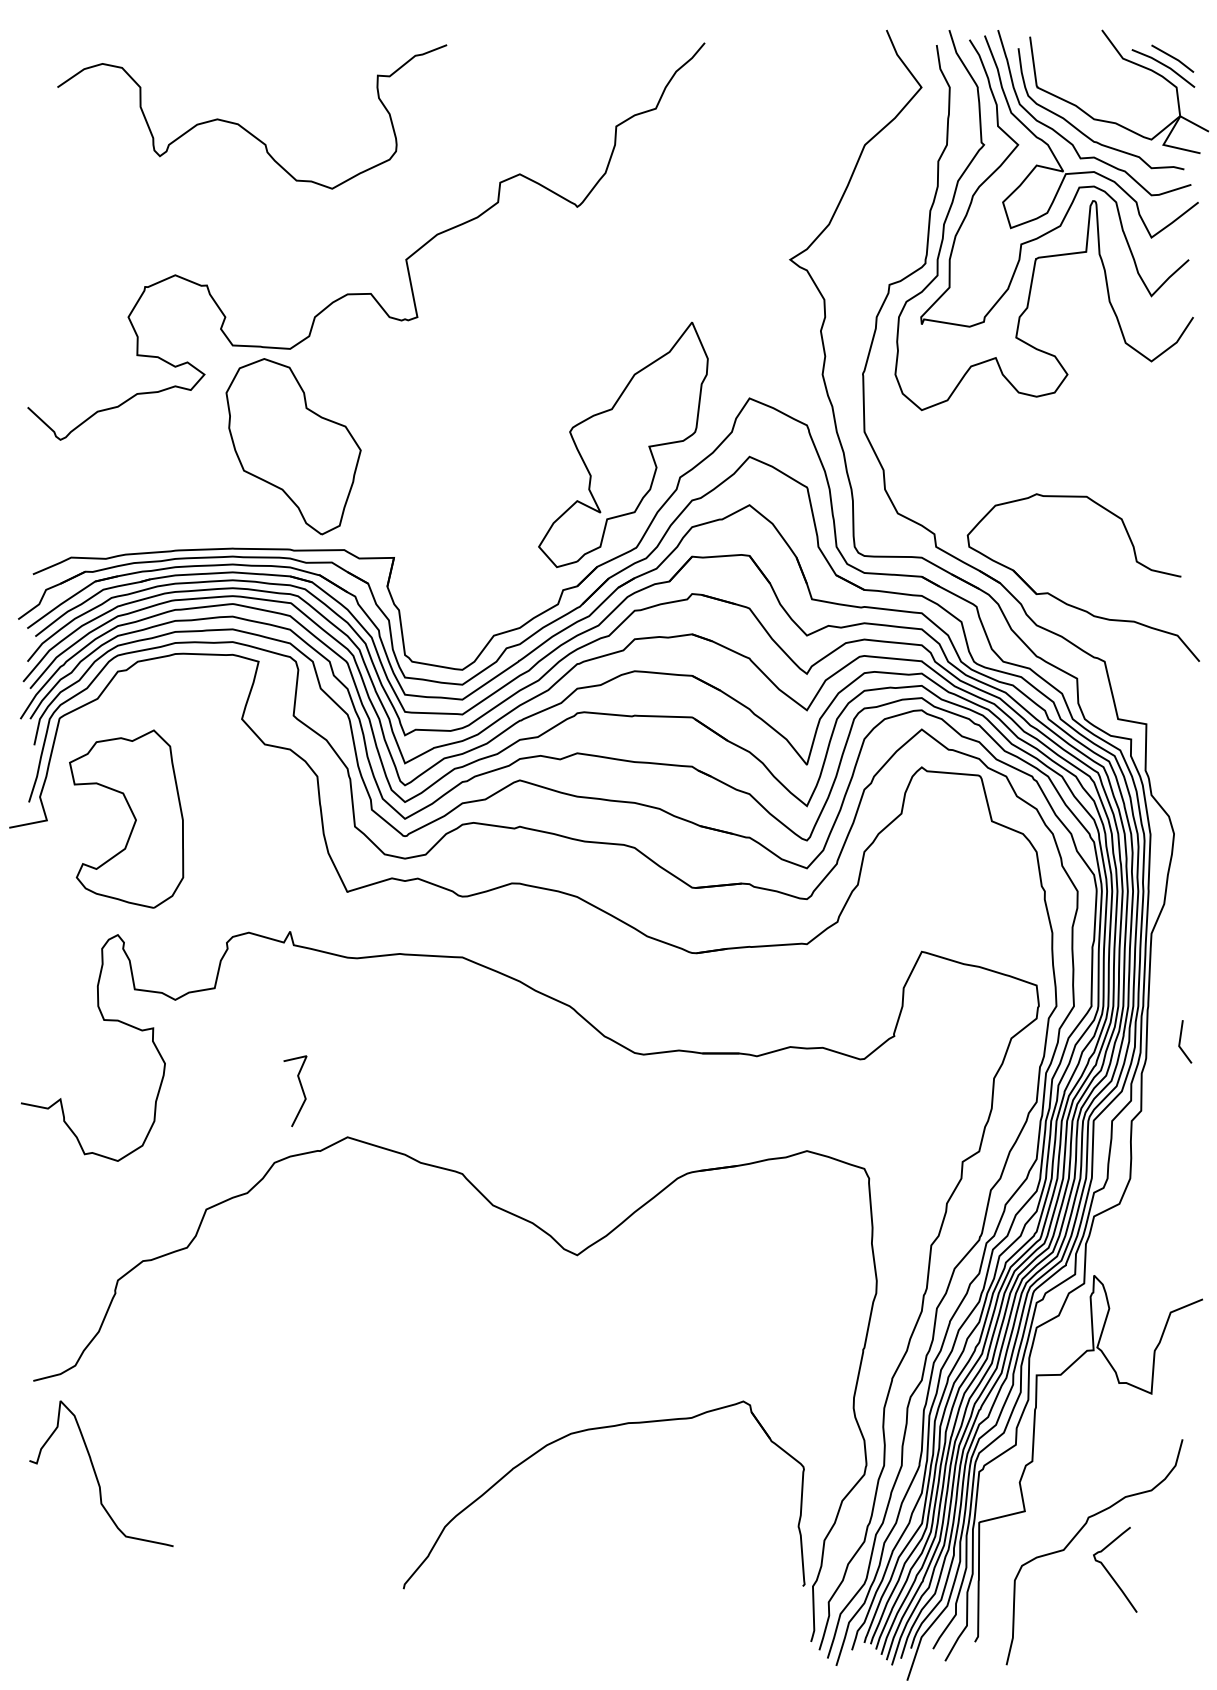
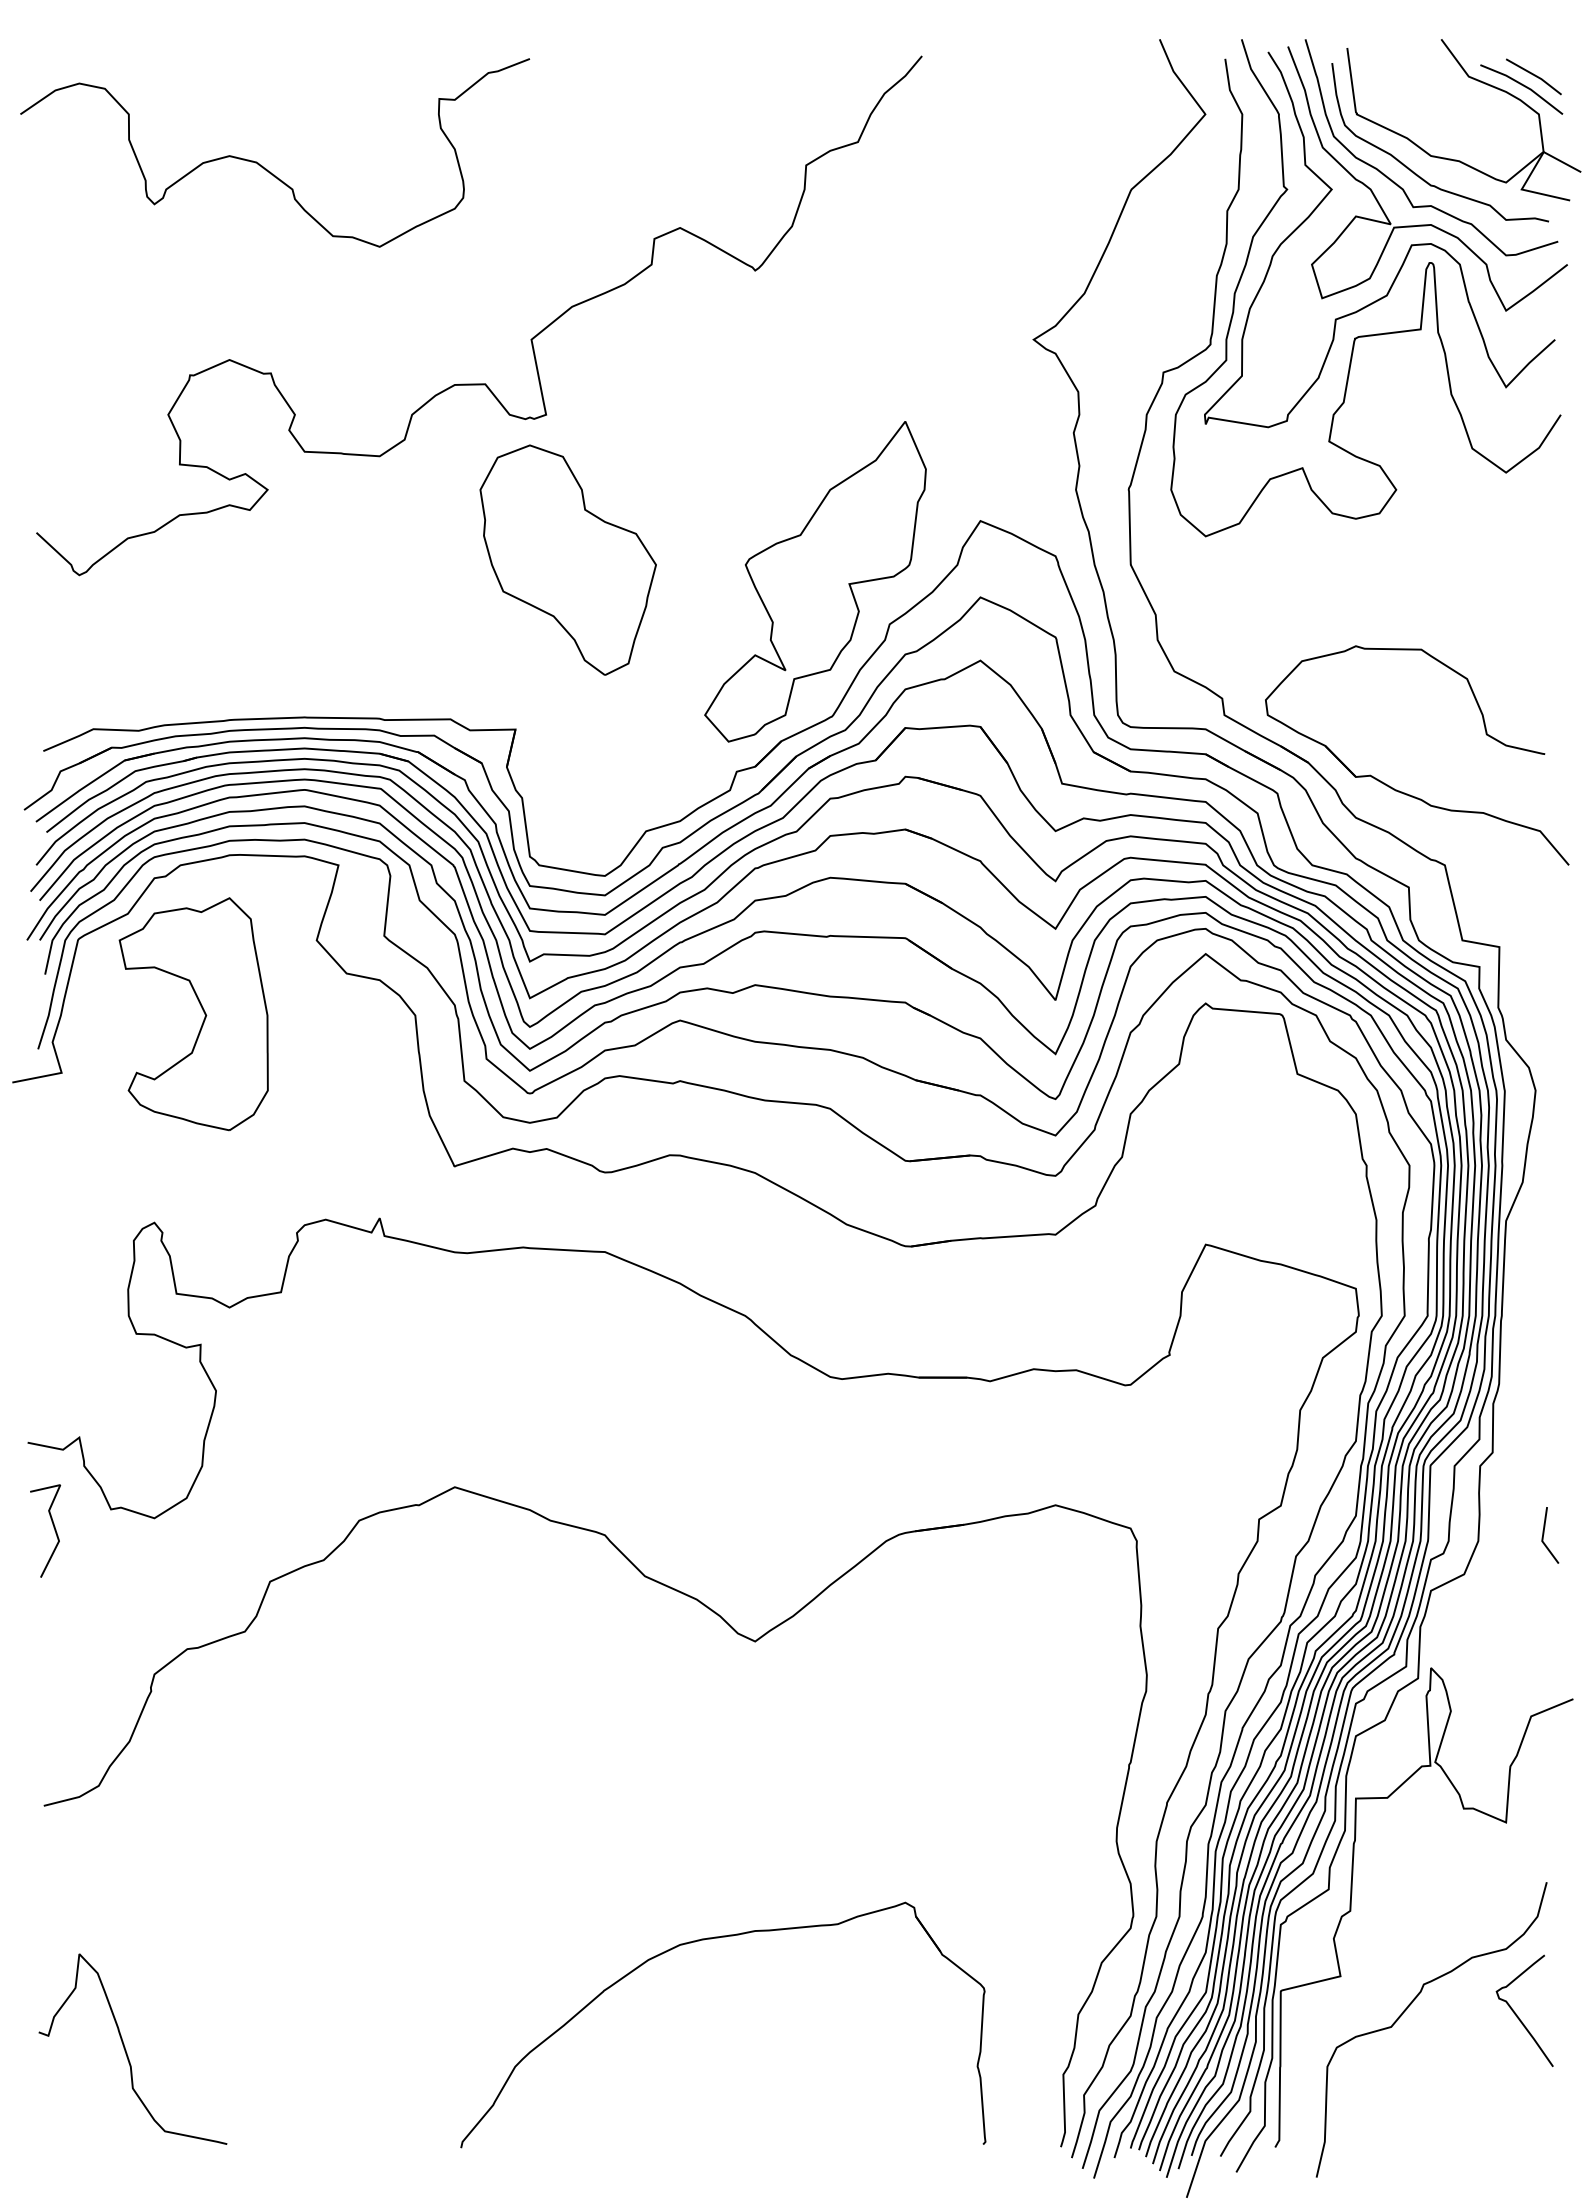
curve: (245, 128) -> (266, 168), moved
part: (293, 446) -> (567, 559), moved
part: (133, 816) -> (202, 1010), moved
line: (1180, 1041) -> (1544, 1534), moved
line: (301, 1088) -> (53, 1527), moved
part: (595, 1429) -> (711, 1939), moved
curve: (96, 1474) -> (126, 2050), moved
curve: (1110, 1574) -> (1518, 2016), moved

